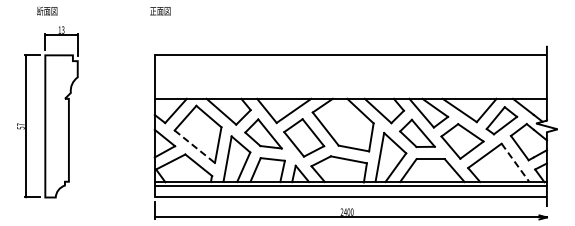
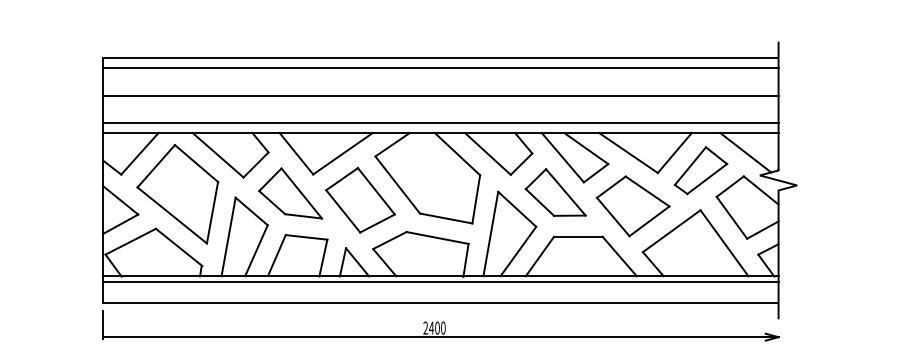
line: (350, 61) -> (440, 68), added
line: (350, 77) -> (440, 96), added
line: (350, 92) -> (440, 122), added
line: (194, 146) -> (171, 215), dashed -> solid
line: (515, 162) -> (724, 242), dashed -> solid

